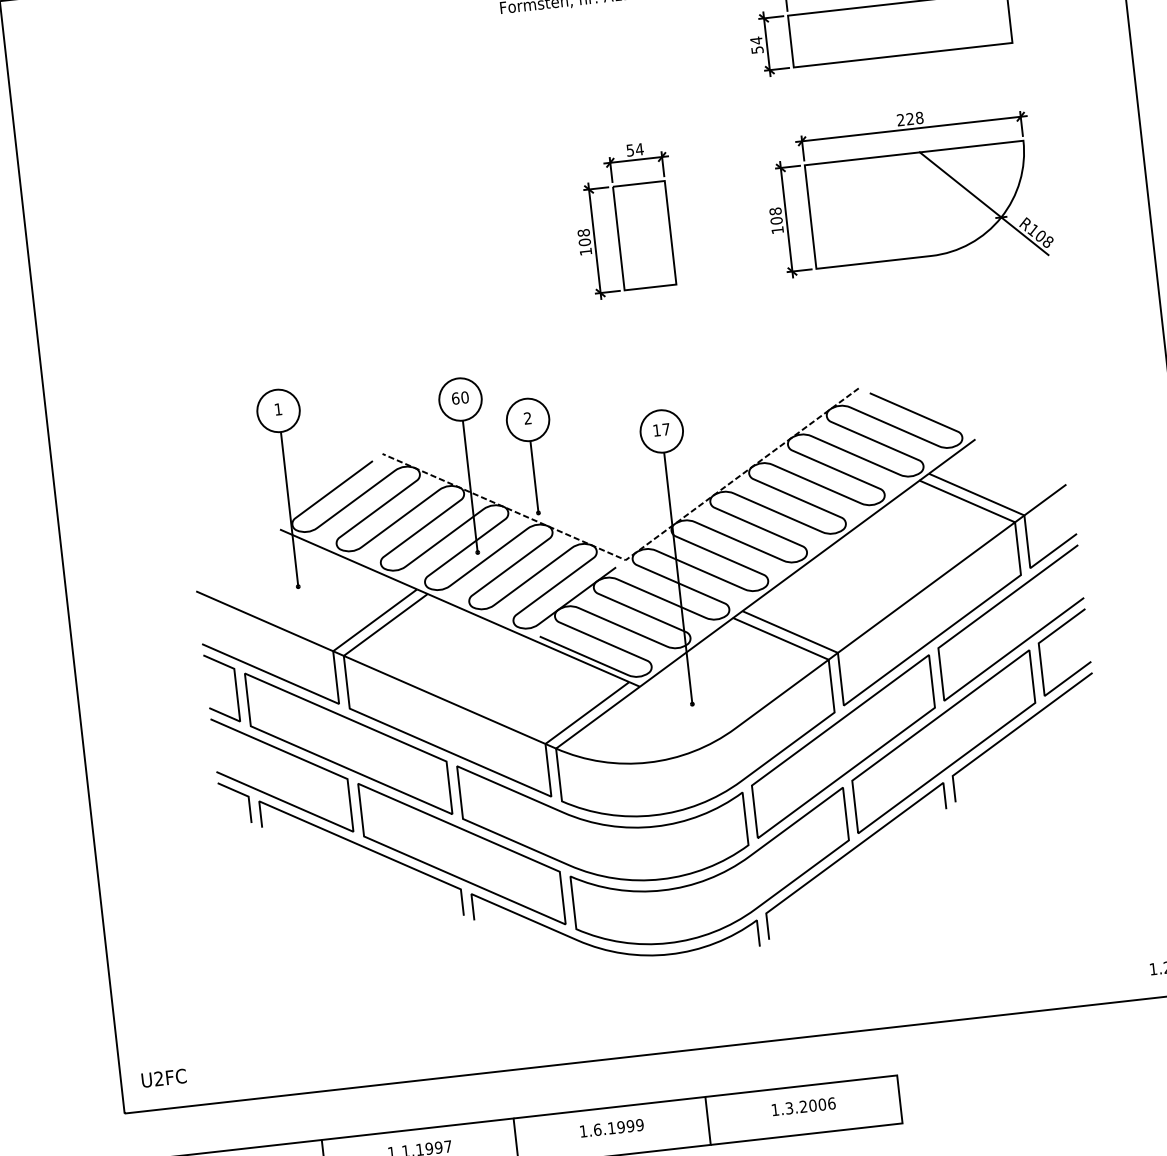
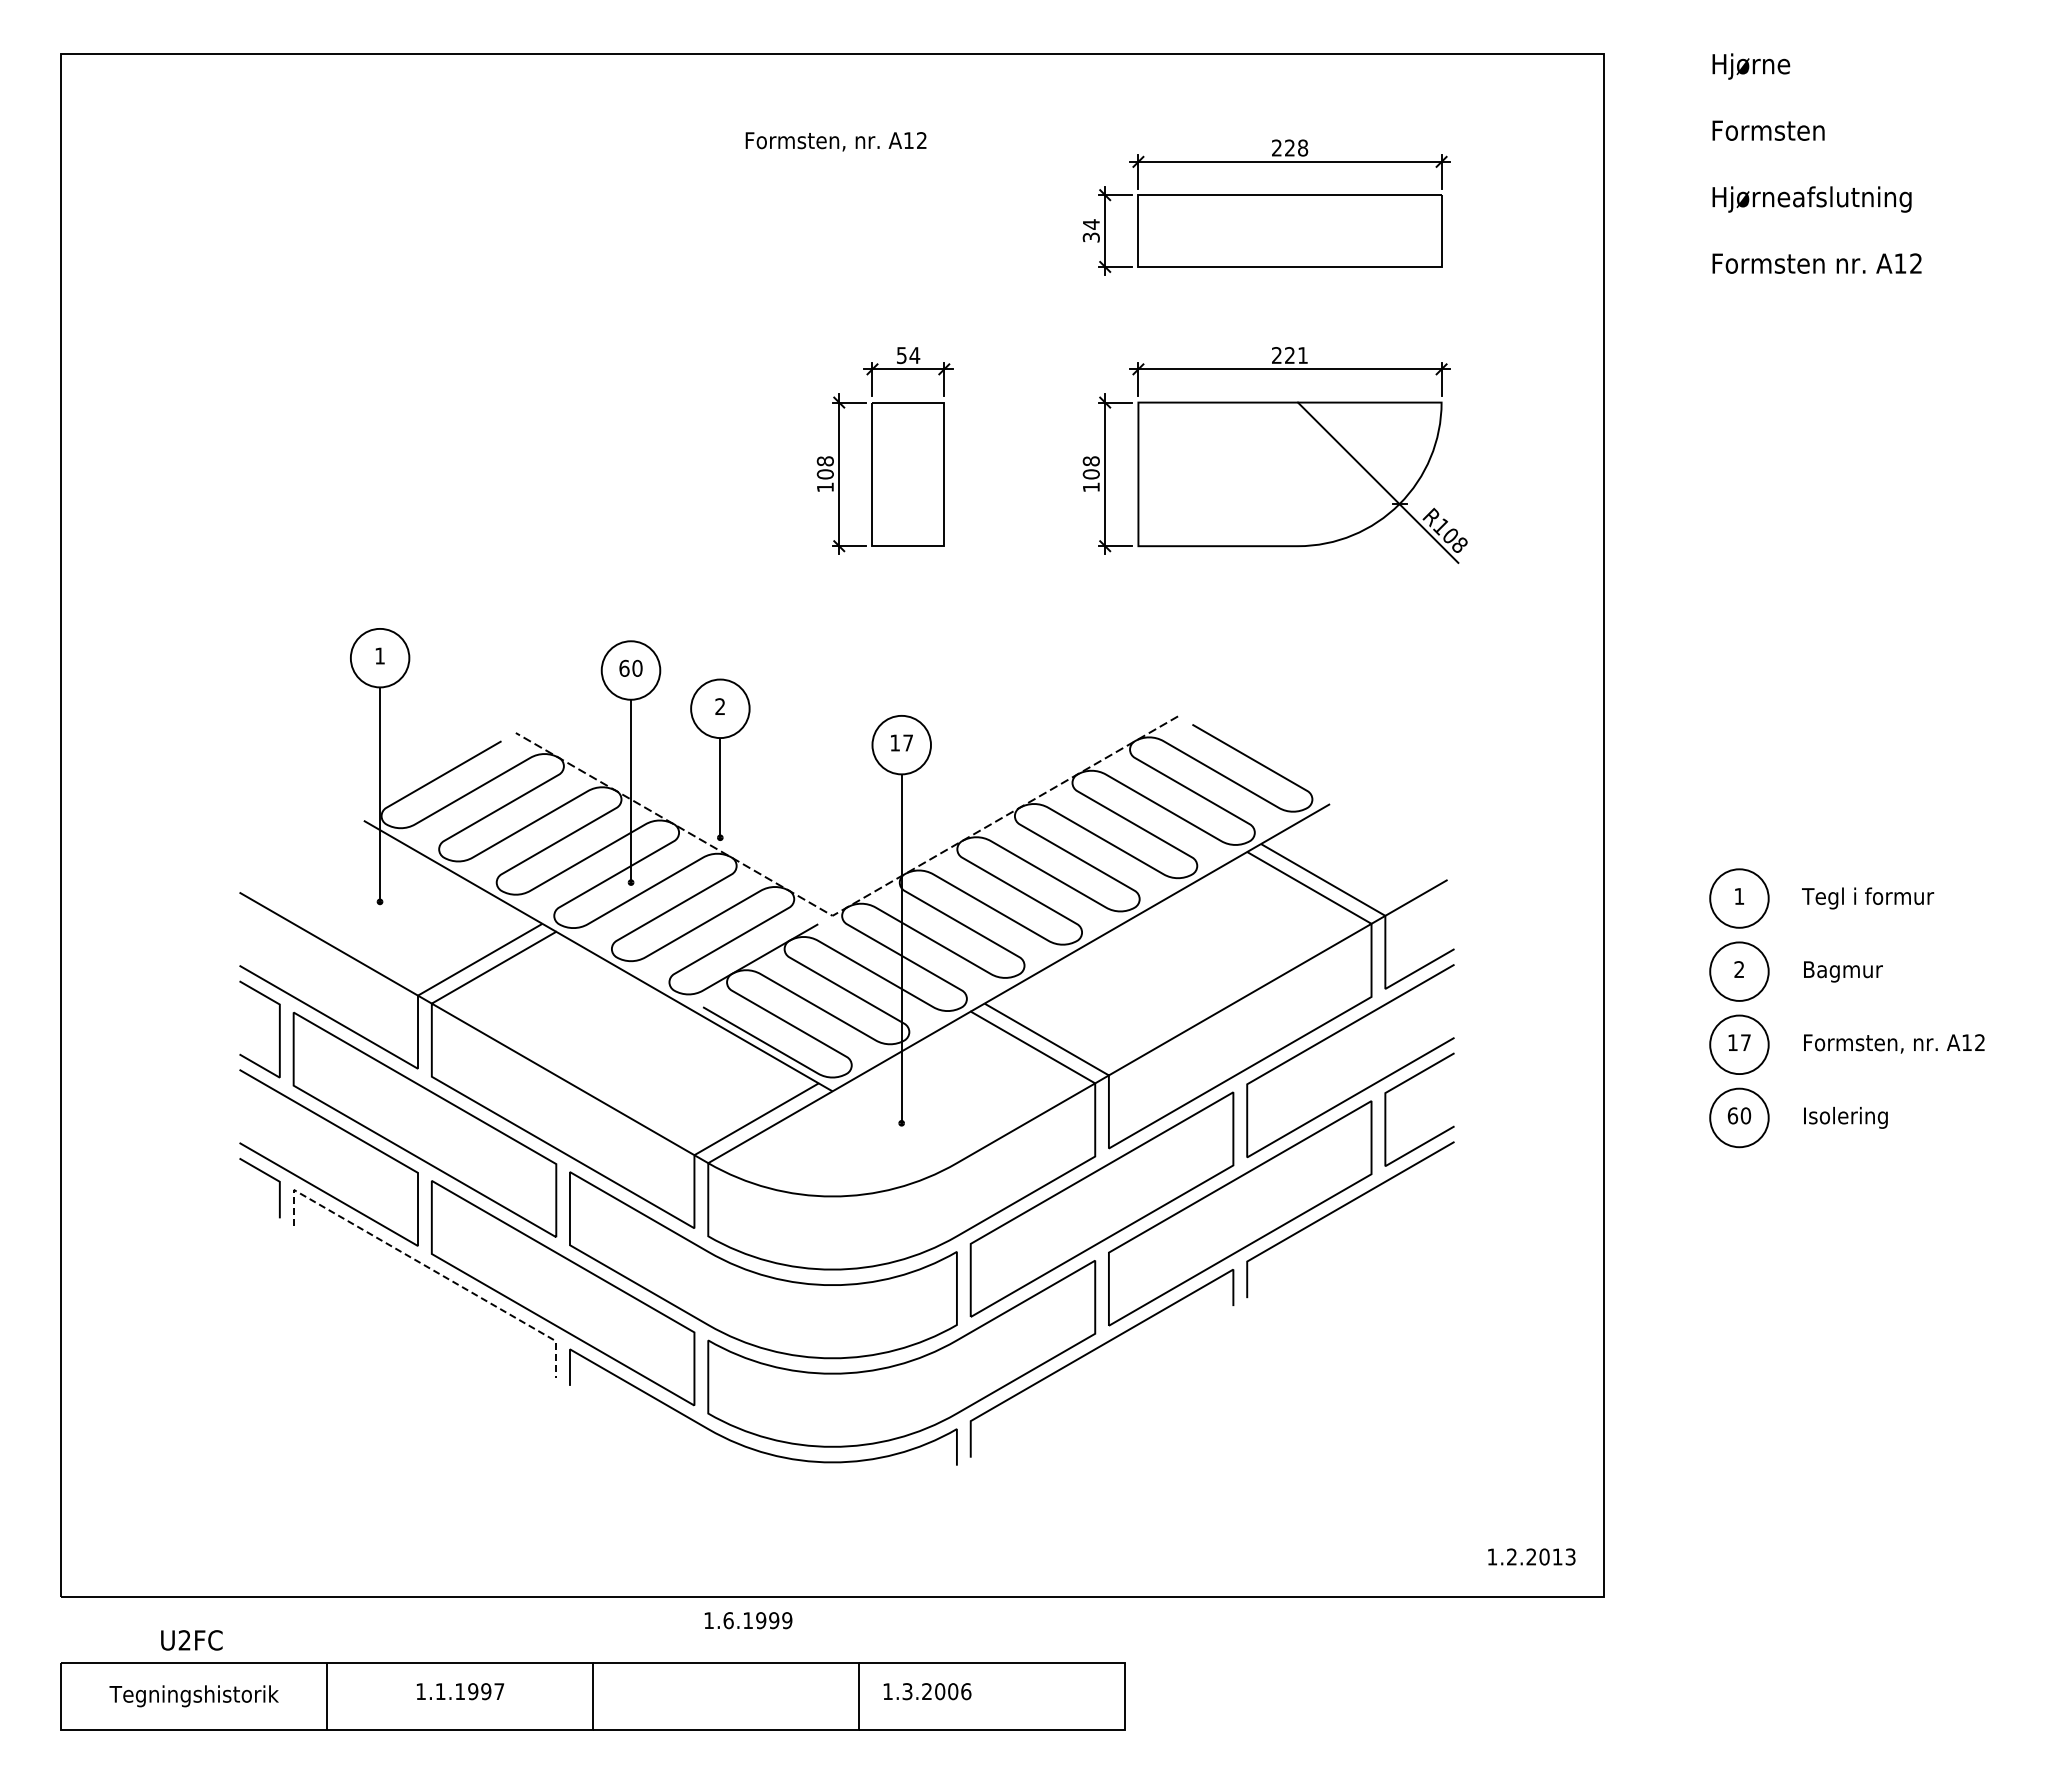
text: (756, 49) -> (1090, 236), 54 -> 34
text: (920, 117) -> (1303, 355), 228 -> 221
line: (359, 845) -> (424, 1265), solid -> dashed
text: (163, 1078) -> (191, 1640), moved
text: (803, 1106) -> (927, 1691), moved
text: (611, 1128) -> (748, 1620), moved

